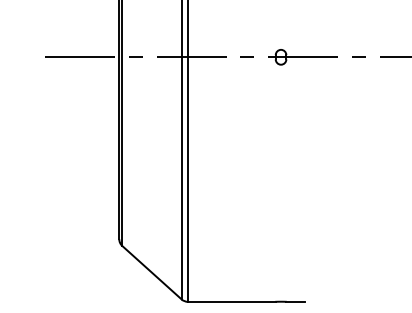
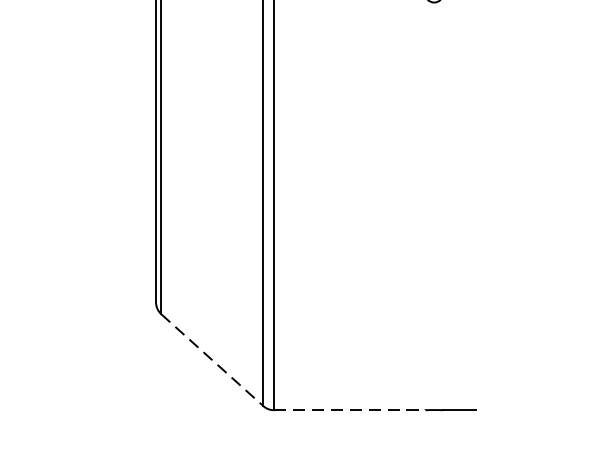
line: (152, 272) -> (213, 359), solid -> dashed
line: (231, 301) -> (349, 409), solid -> dashed

